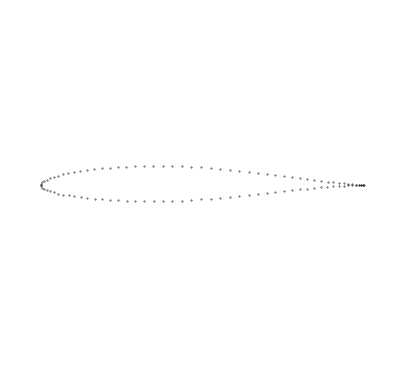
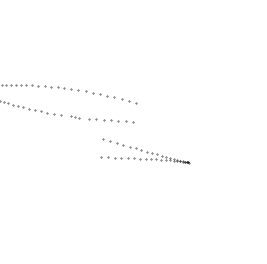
part: (306, 183) -> (145, 154), moved
part: (163, 201) -> (75, 117), size x0.6

